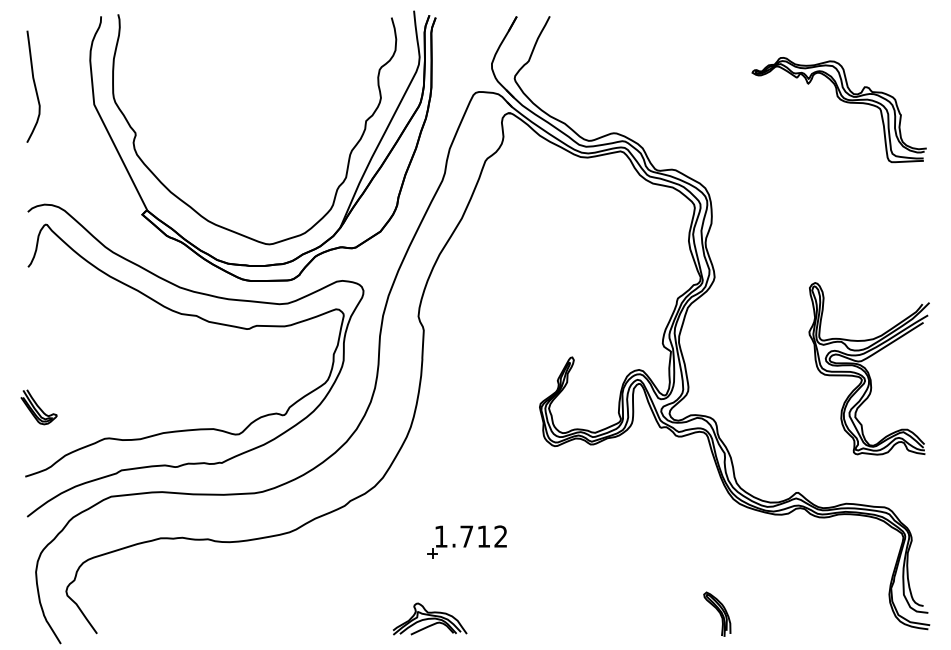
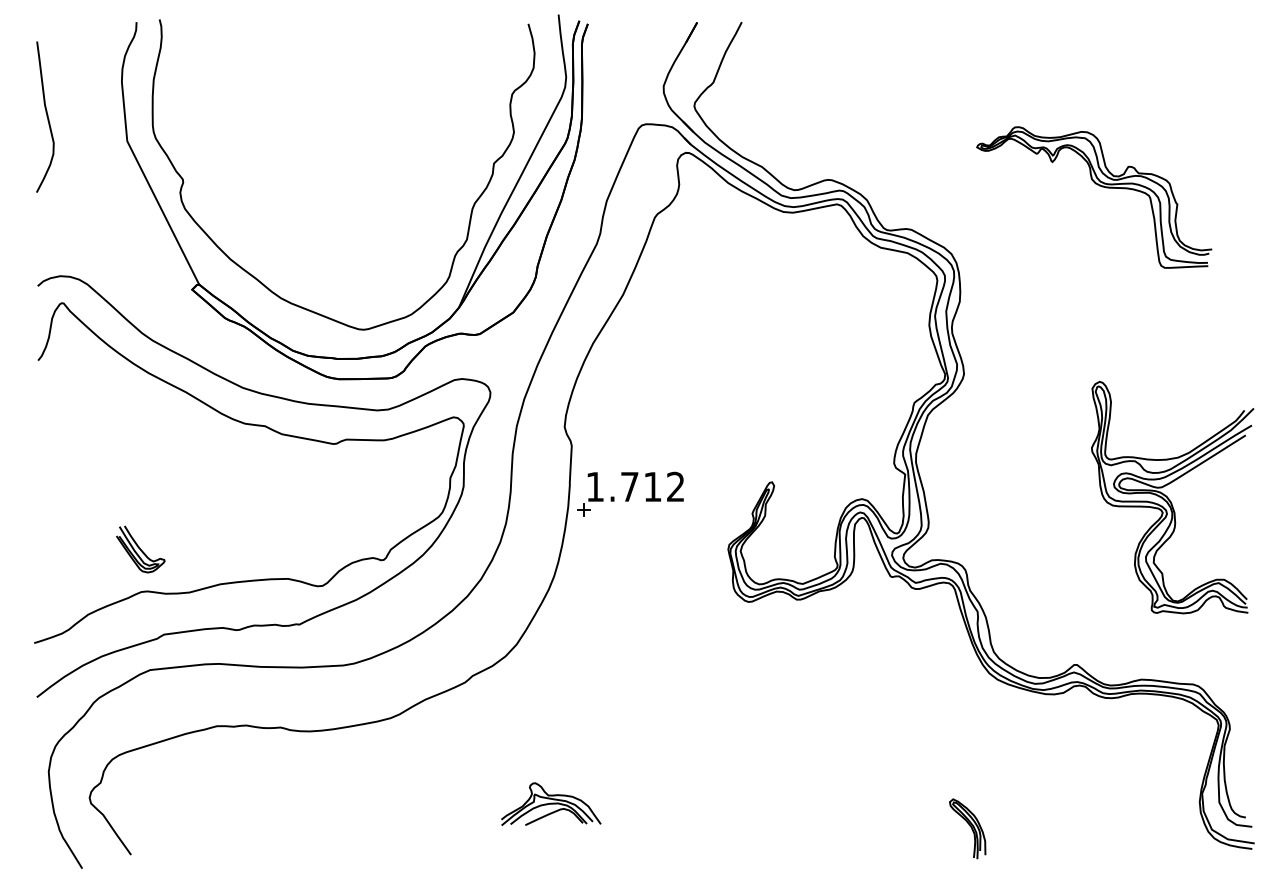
part: (843, 101) -> (1099, 186), moved
part: (38, 407) -> (140, 549), moved
part: (467, 541) -> (630, 493), moved
part: (430, 618) -> (551, 803), moved

